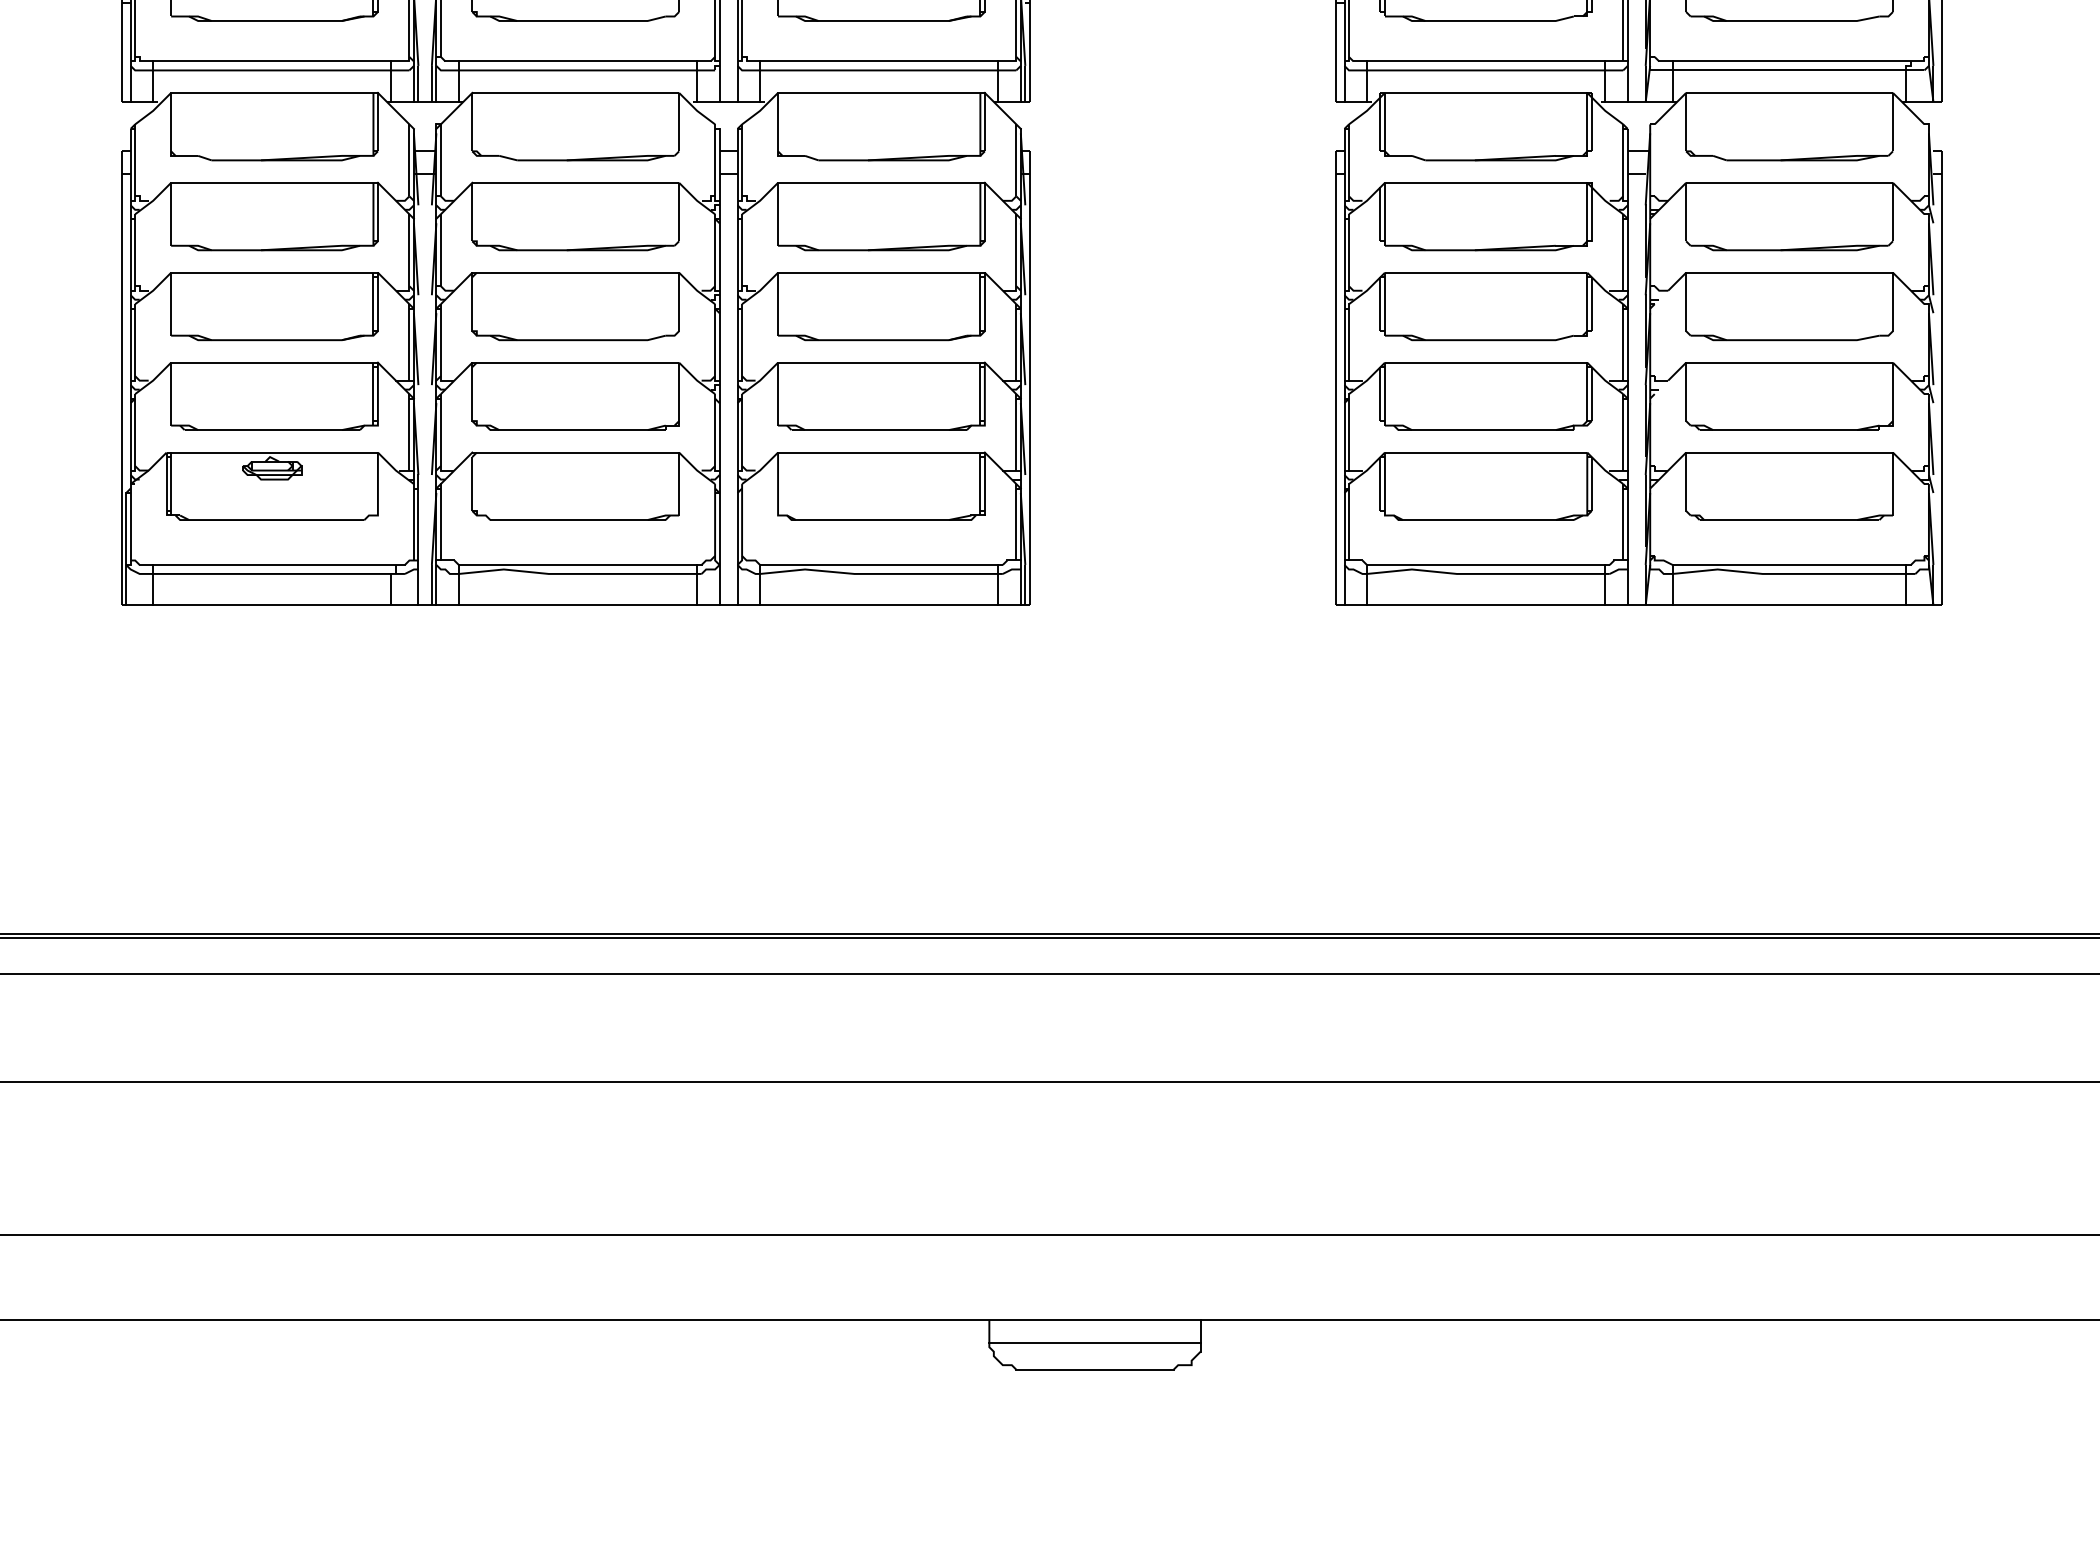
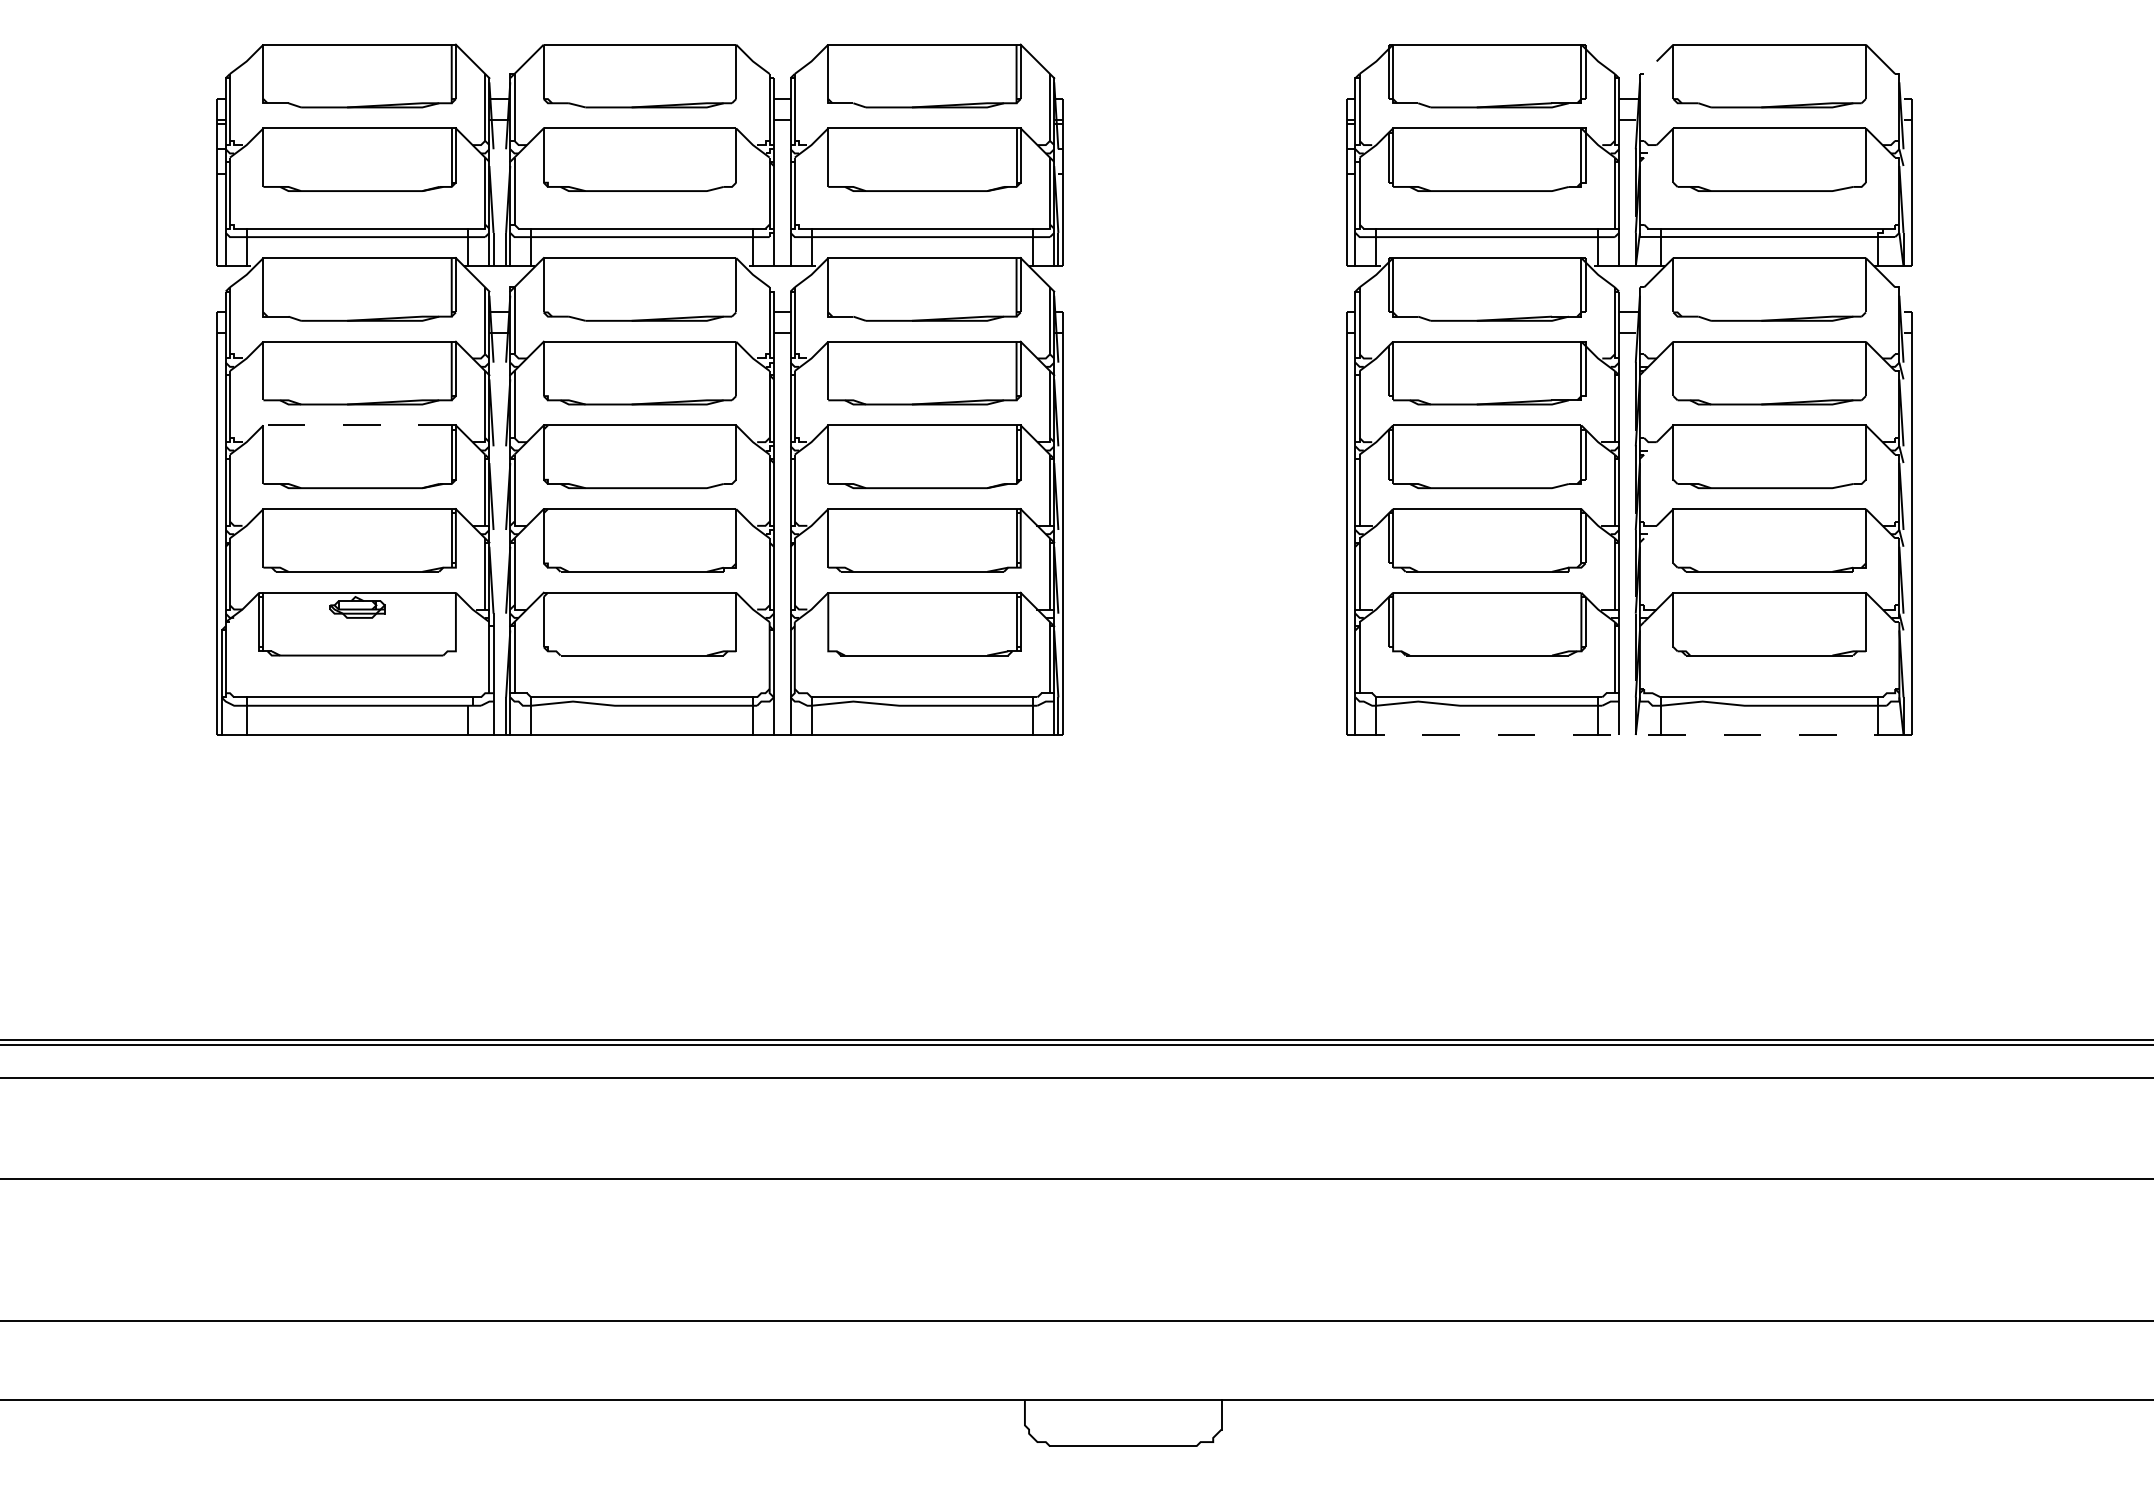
line: (274, 272) -> (359, 425), solid -> dashed
line: (1640, 605) -> (1630, 735), solid -> dashed
line: (1094, 1343) -> (1122, 1421), removed

